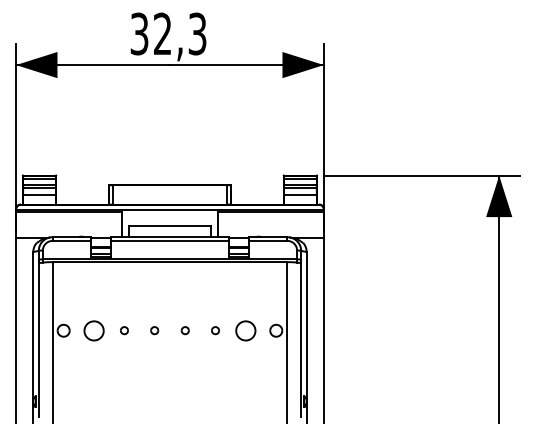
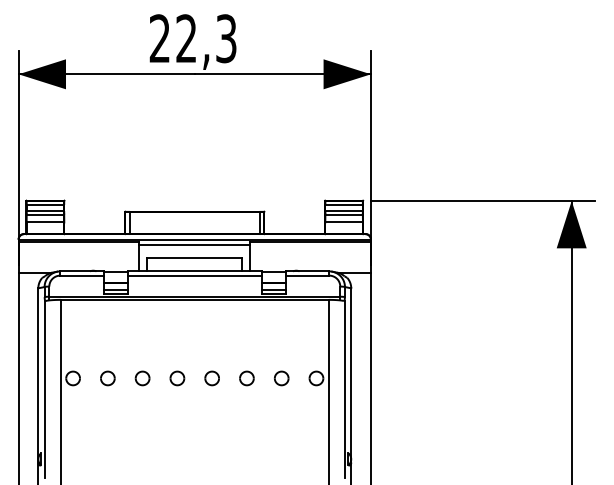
text: (139, 33) -> (159, 38), 32,3 -> 22,3
line: (169, 214) -> (194, 245), added
part: (93, 330) -> (107, 378), size x0.62
part: (124, 330) -> (142, 378), size x1.67
part: (154, 330) -> (177, 378), size x1.67
part: (185, 330) -> (212, 378), size x1.67
part: (215, 330) -> (246, 378), size x1.67
part: (245, 330) -> (281, 378), size x0.62

